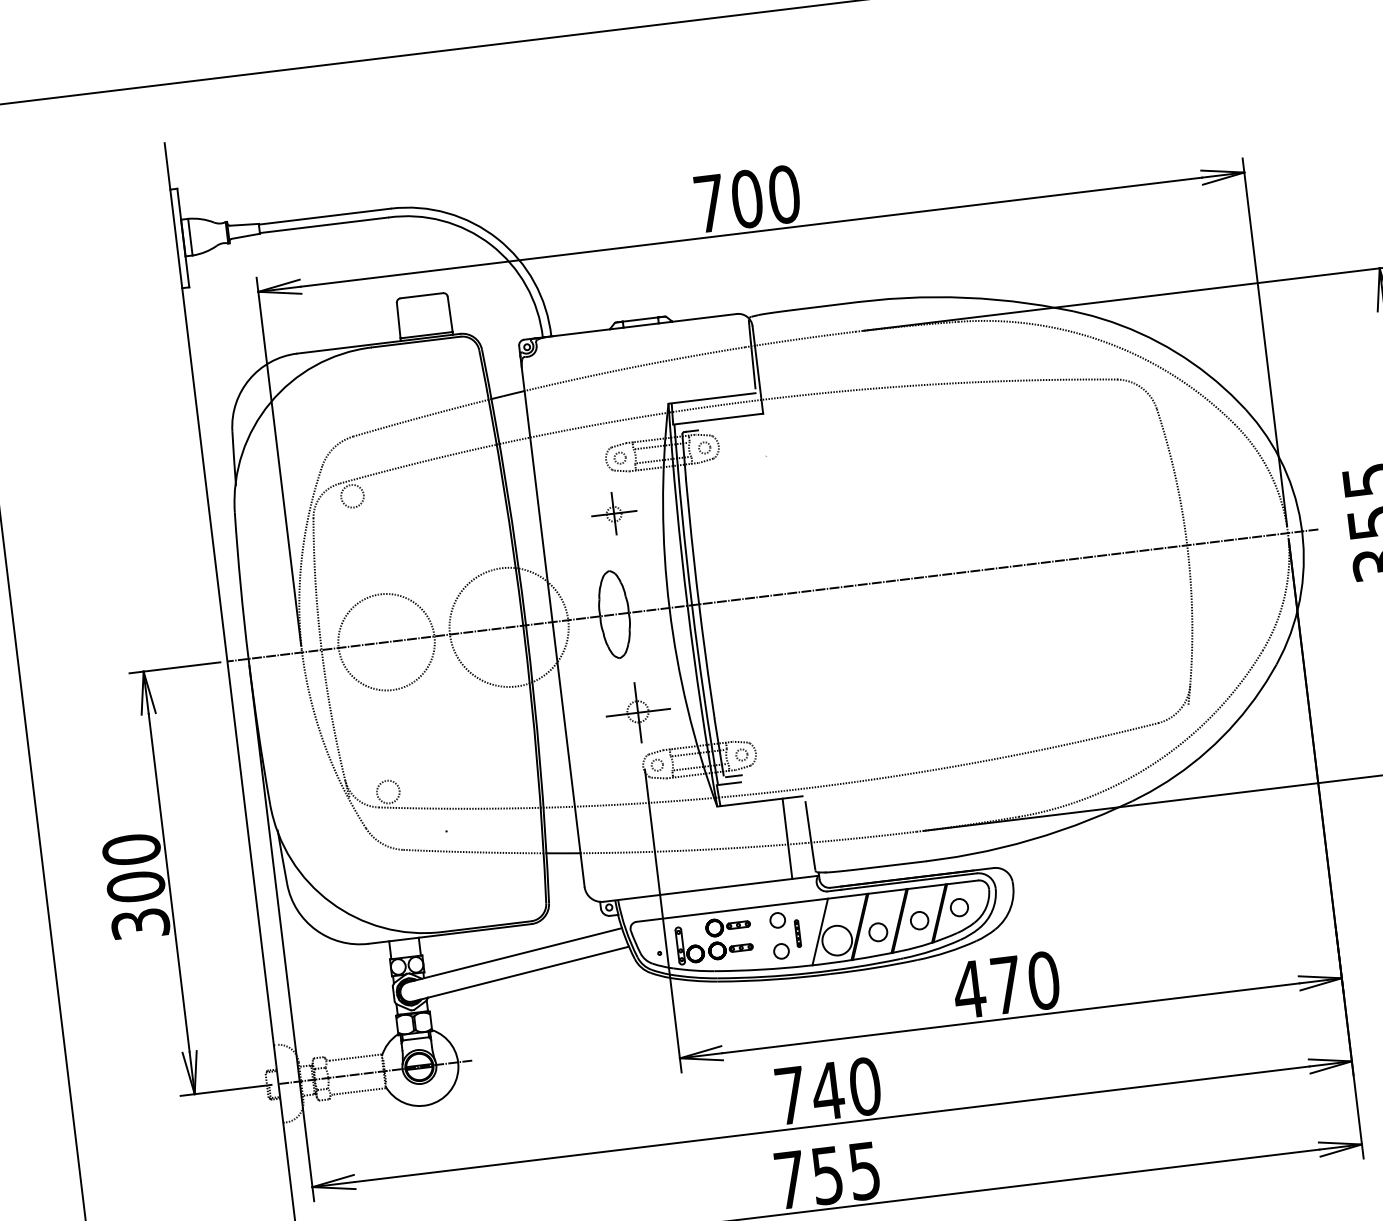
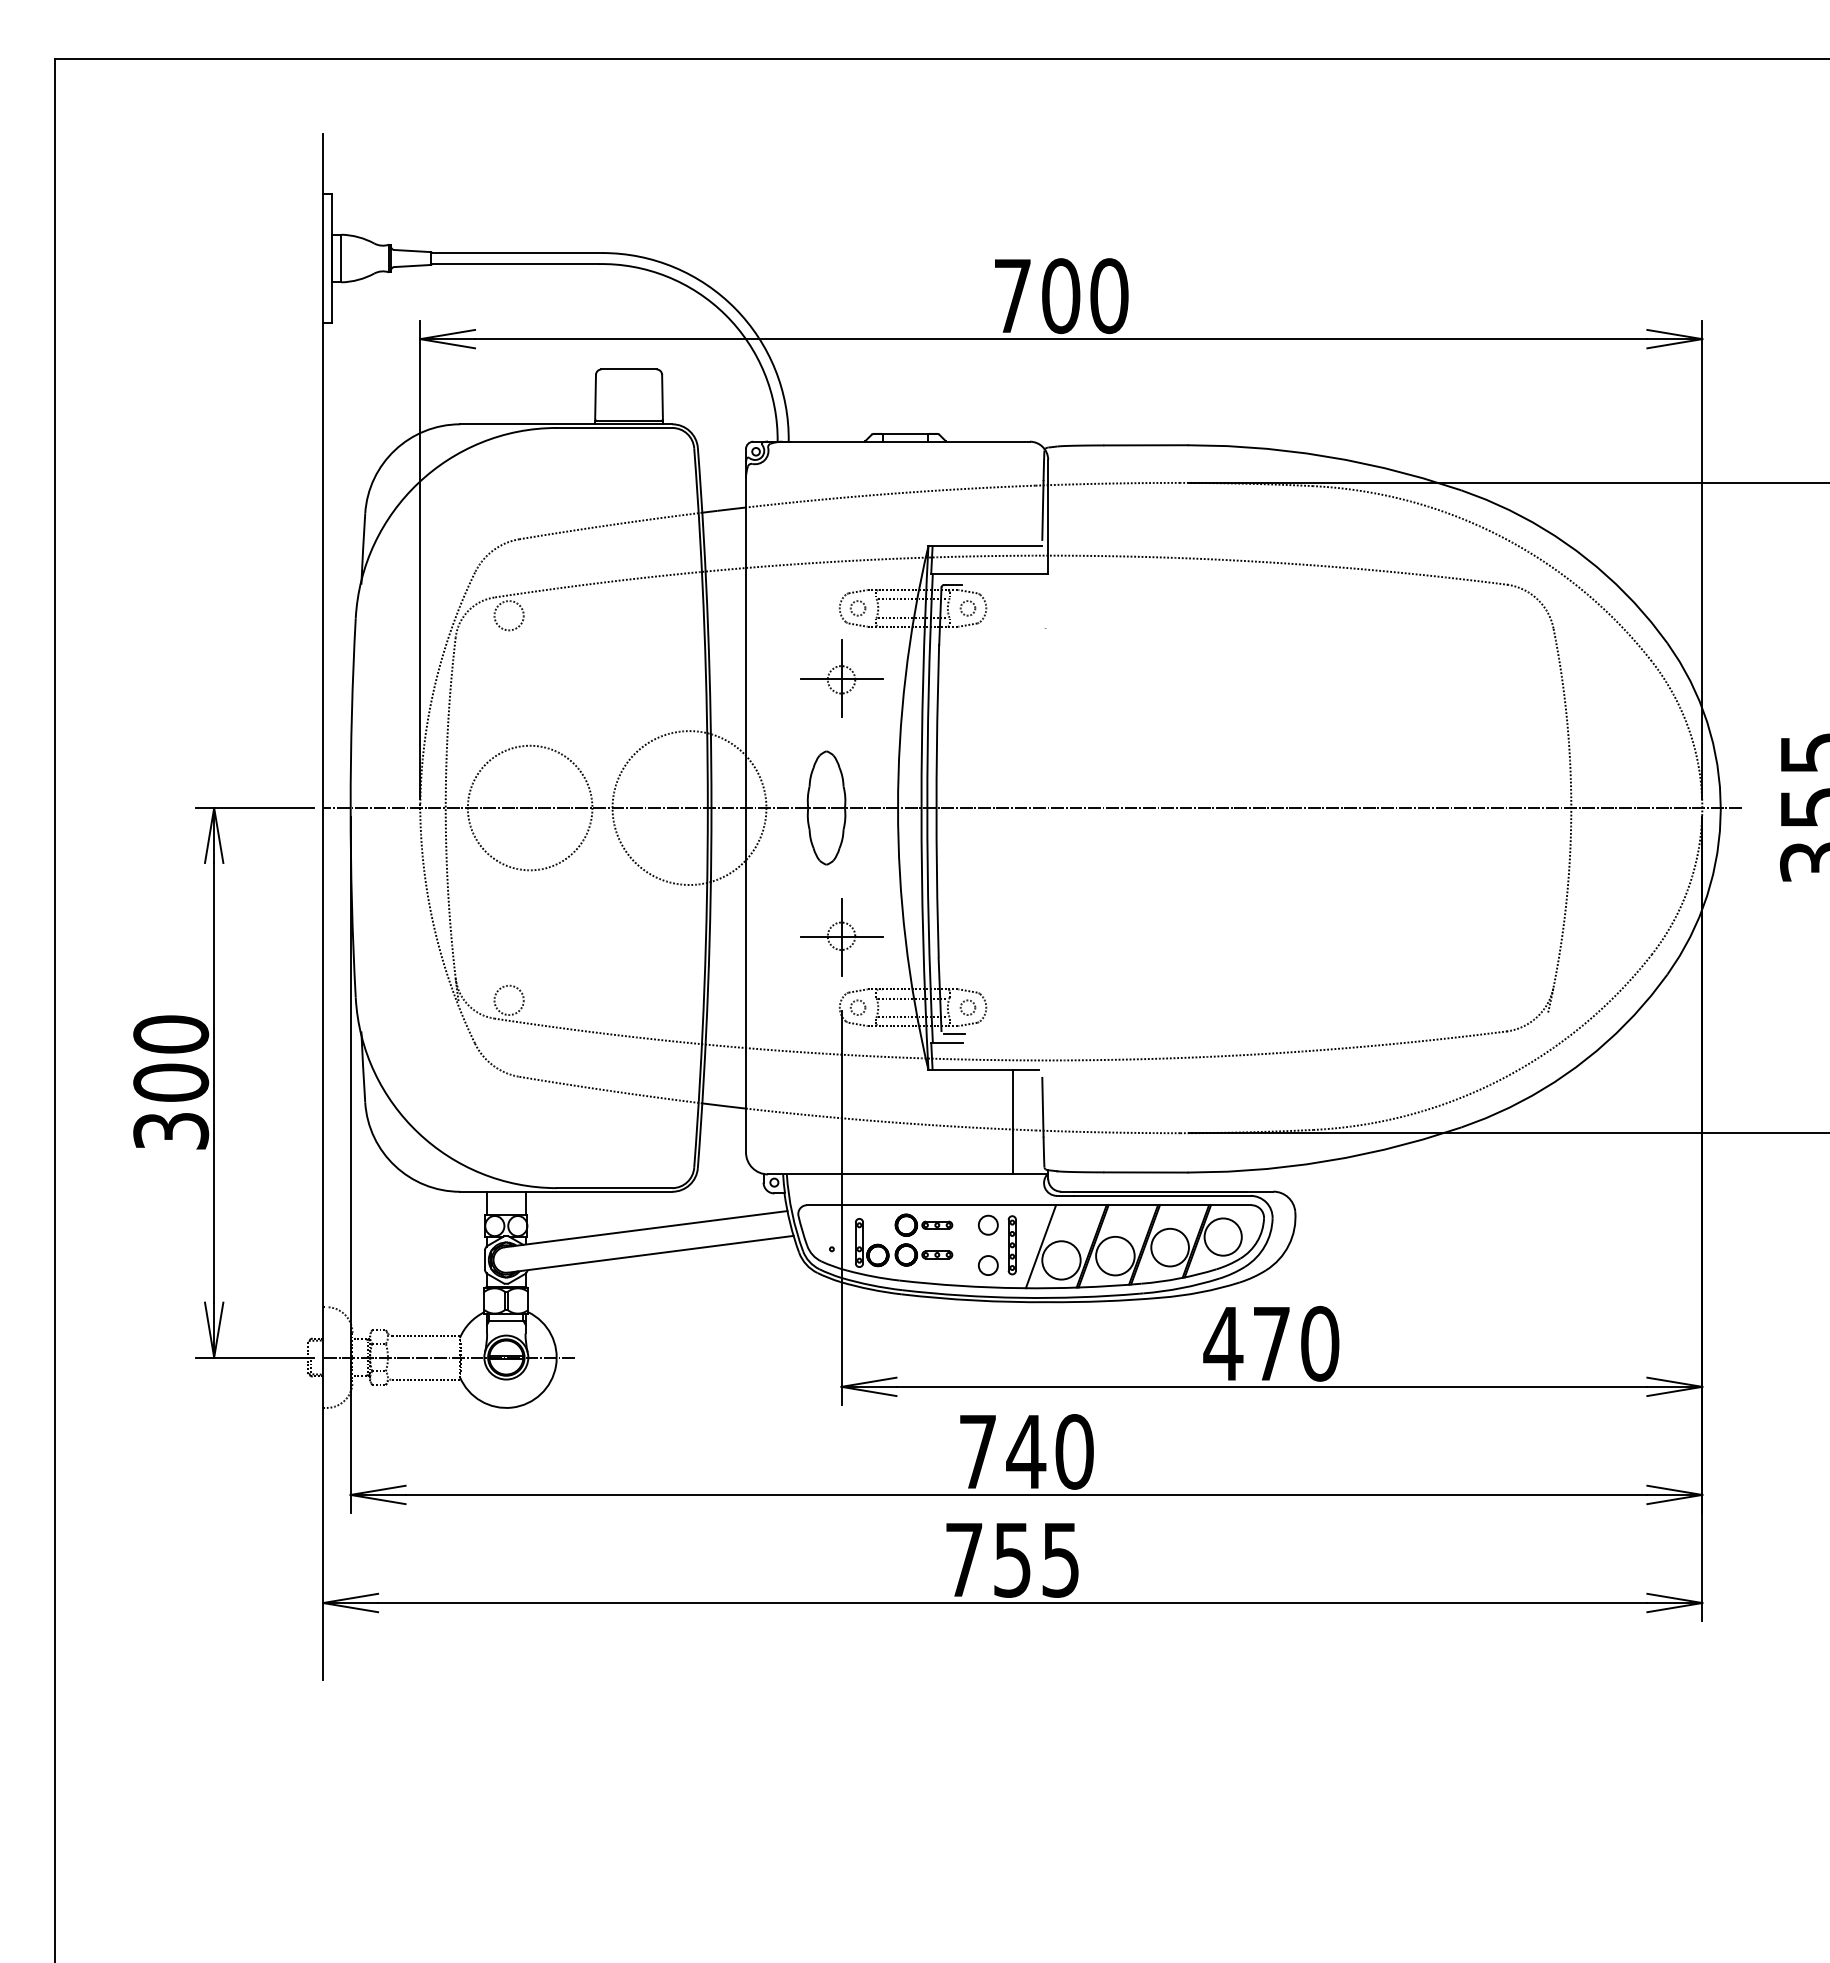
part: (613, 513) -> (841, 678), size x1.43
circle: (958, 907) -> (1222, 1236), size x1.67
circle: (919, 920) -> (1169, 1247), size x1.67
circle: (878, 931) -> (1115, 1255), size x1.67
part: (797, 933) -> (1011, 1245), size x1.67

